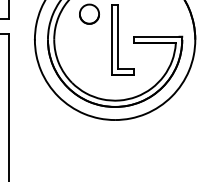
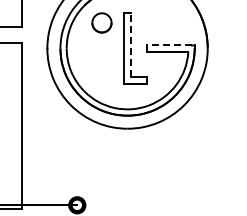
line: (118, 35) -> (130, 44), solid -> dashed
line: (157, 36) -> (169, 45), solid -> dashed

